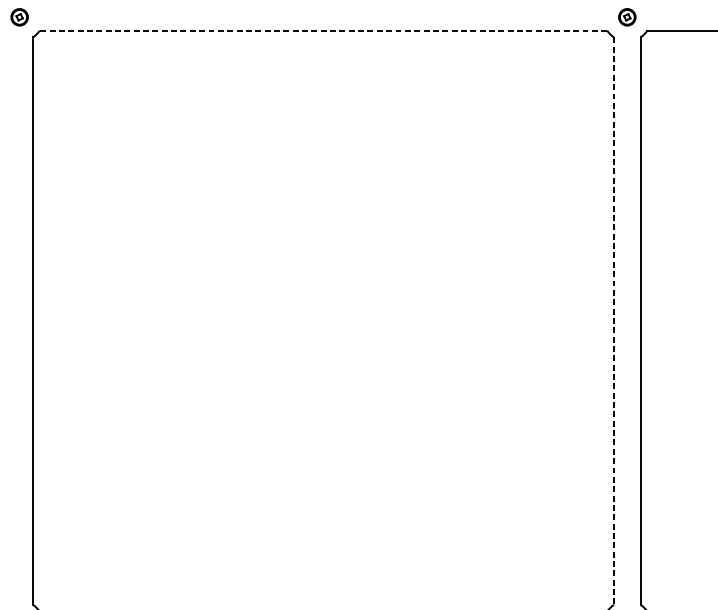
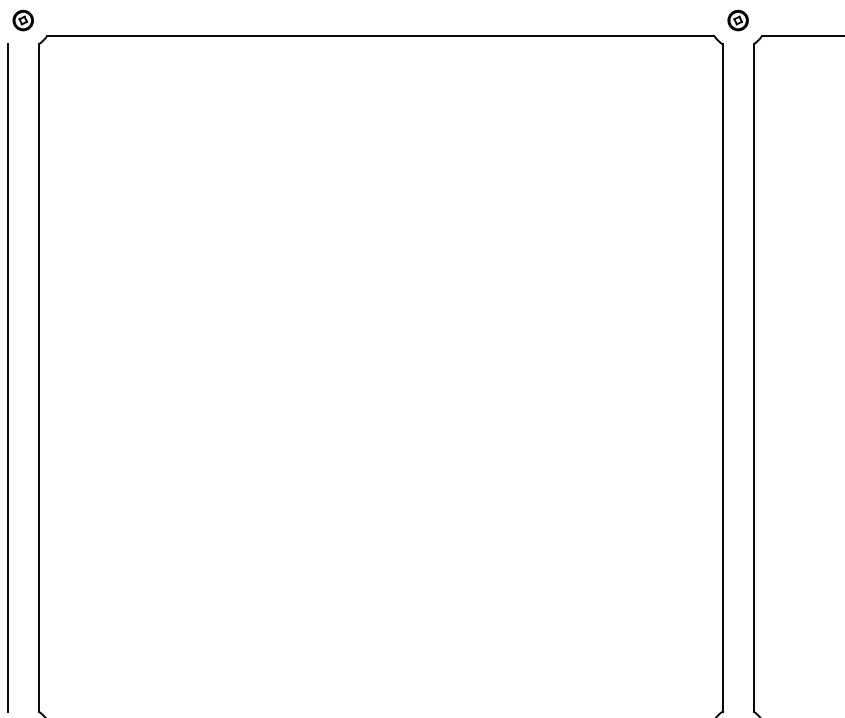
line: (323, 30) -> (380, 36), dashed -> solid
line: (6, 320) -> (7, 377), added
line: (614, 320) -> (722, 377), dashed -> solid

